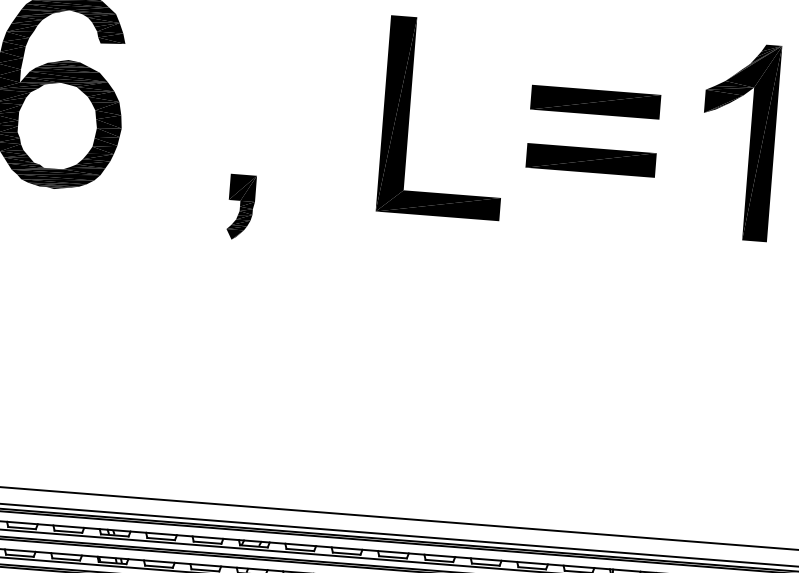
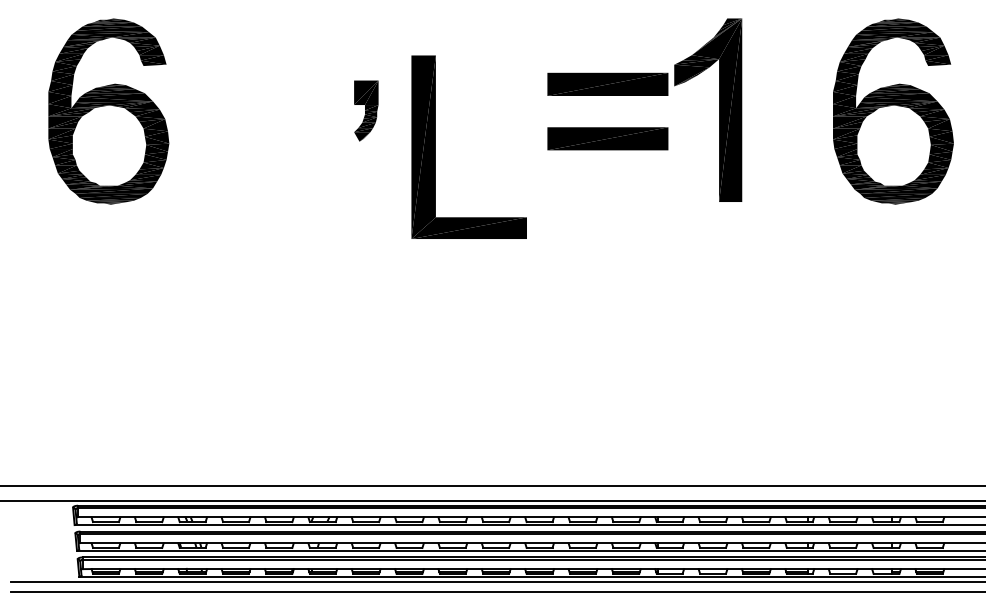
part: (409, 114) -> (435, 146), moved
part: (750, 141) -> (719, 109), moved
part: (241, 206) -> (366, 110), moved

